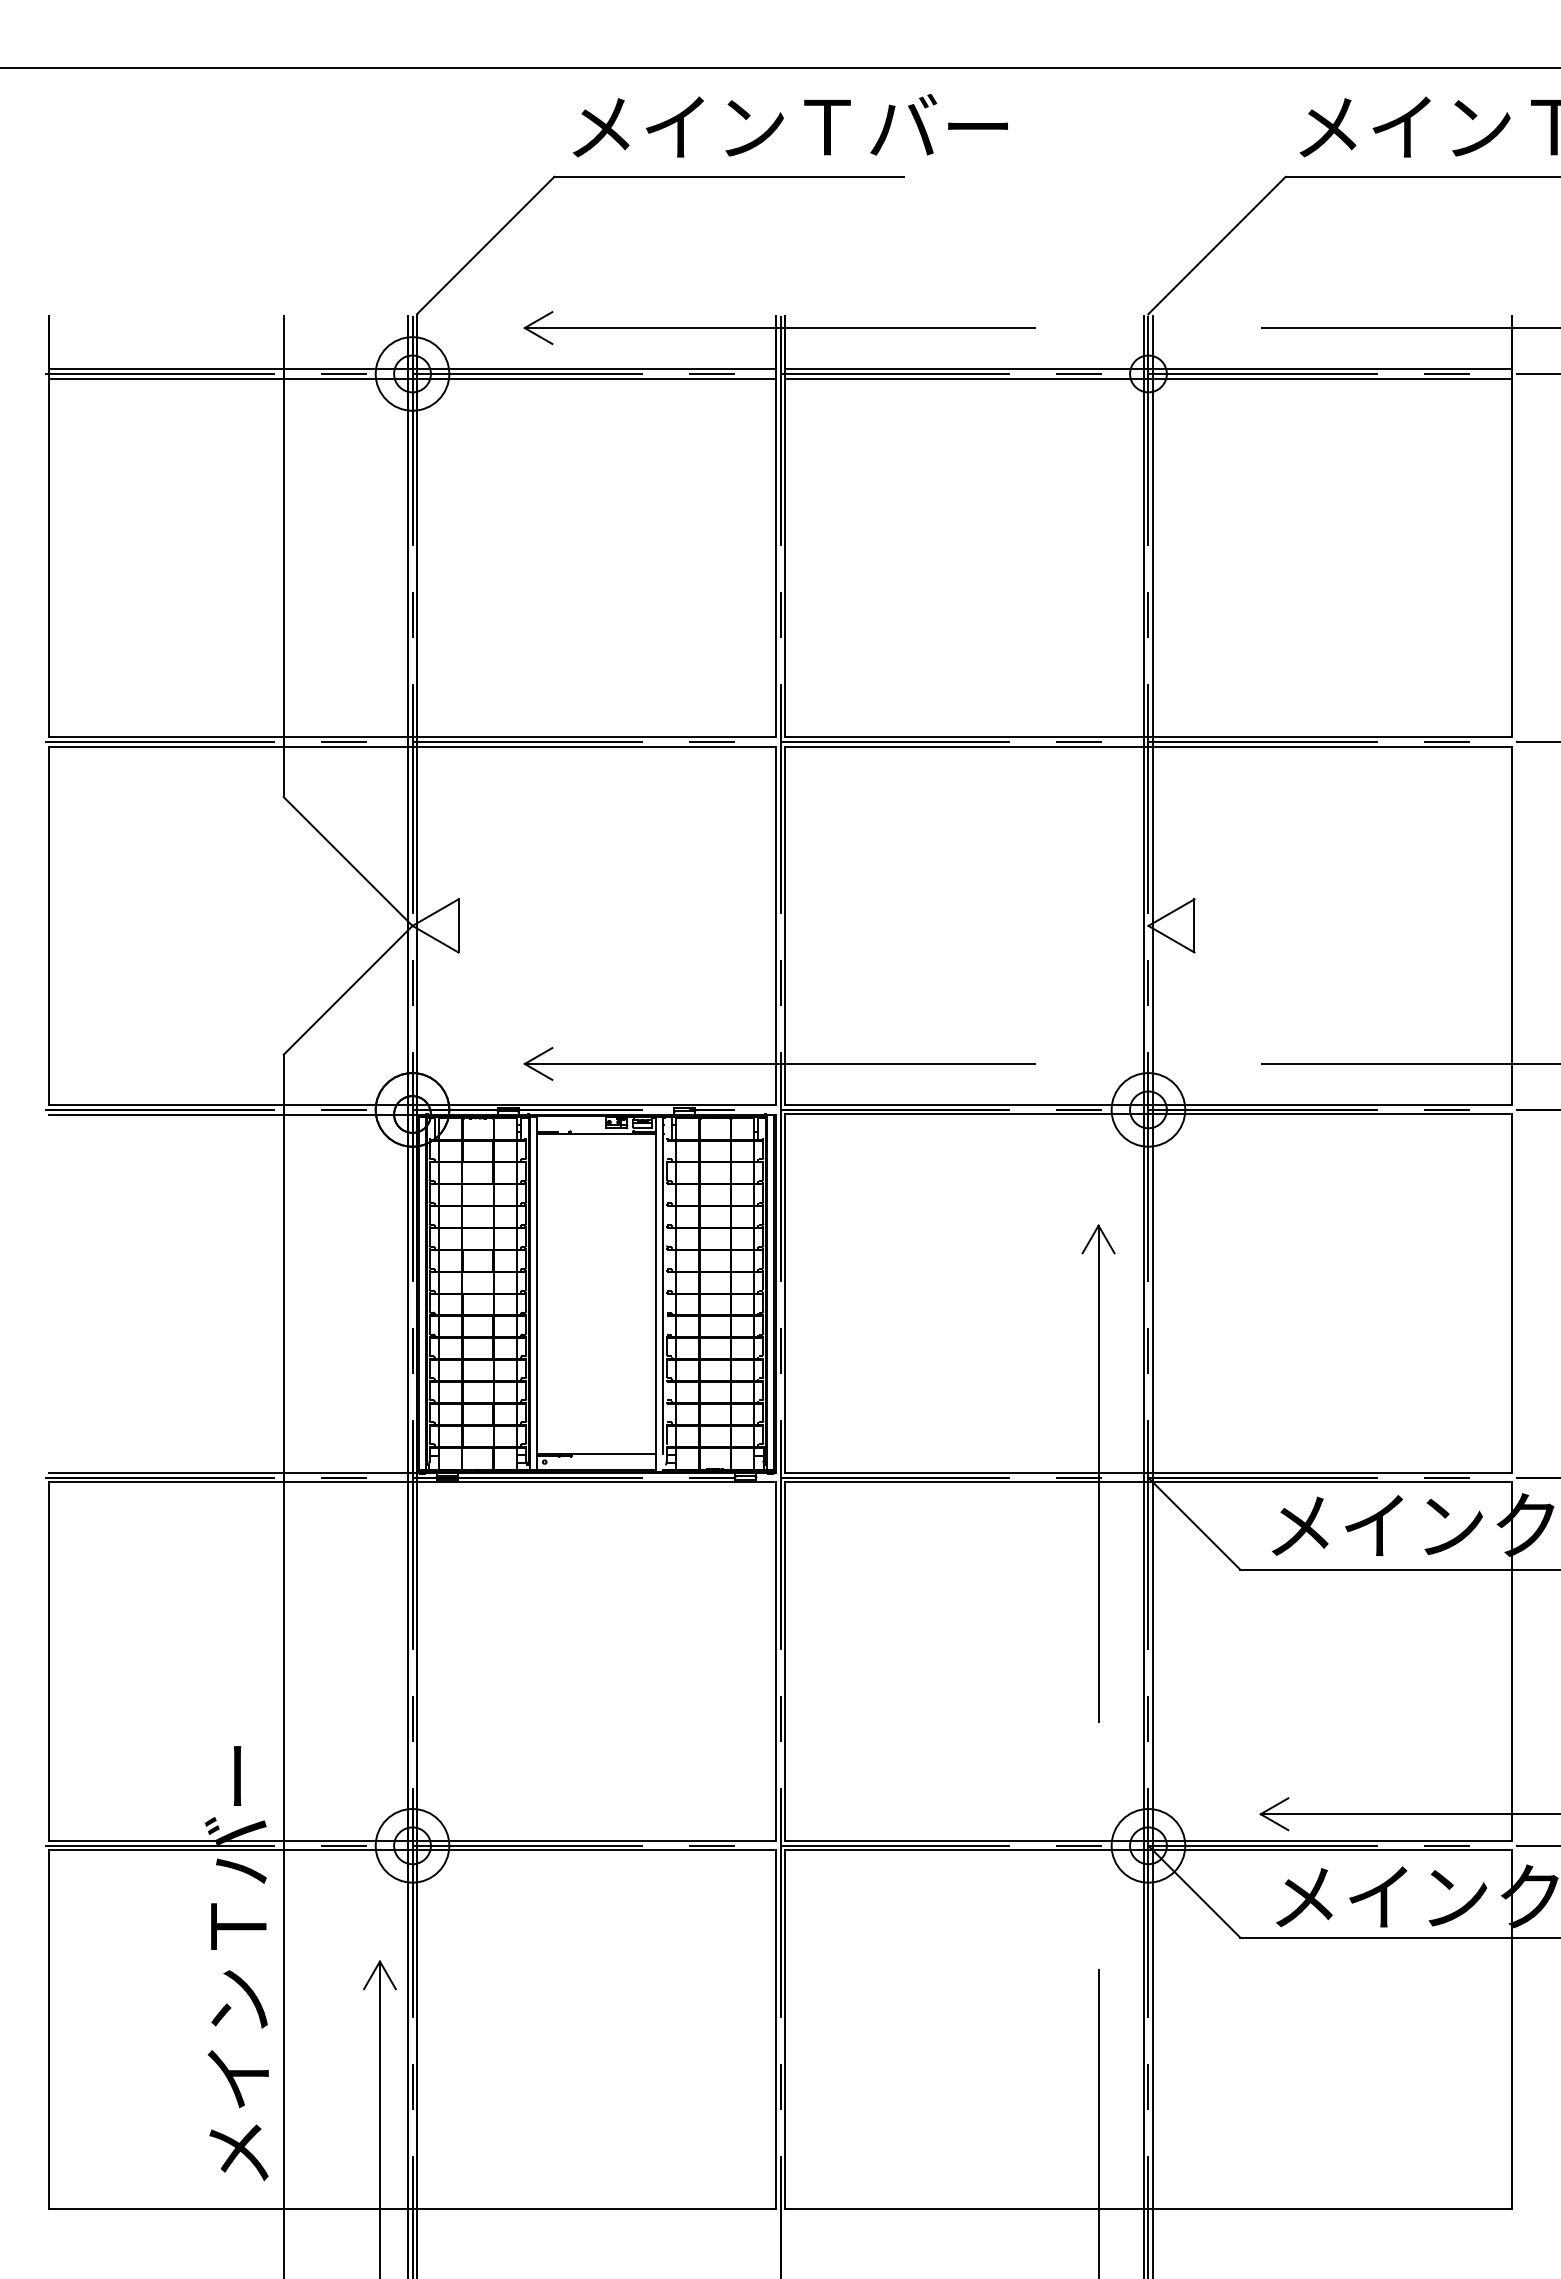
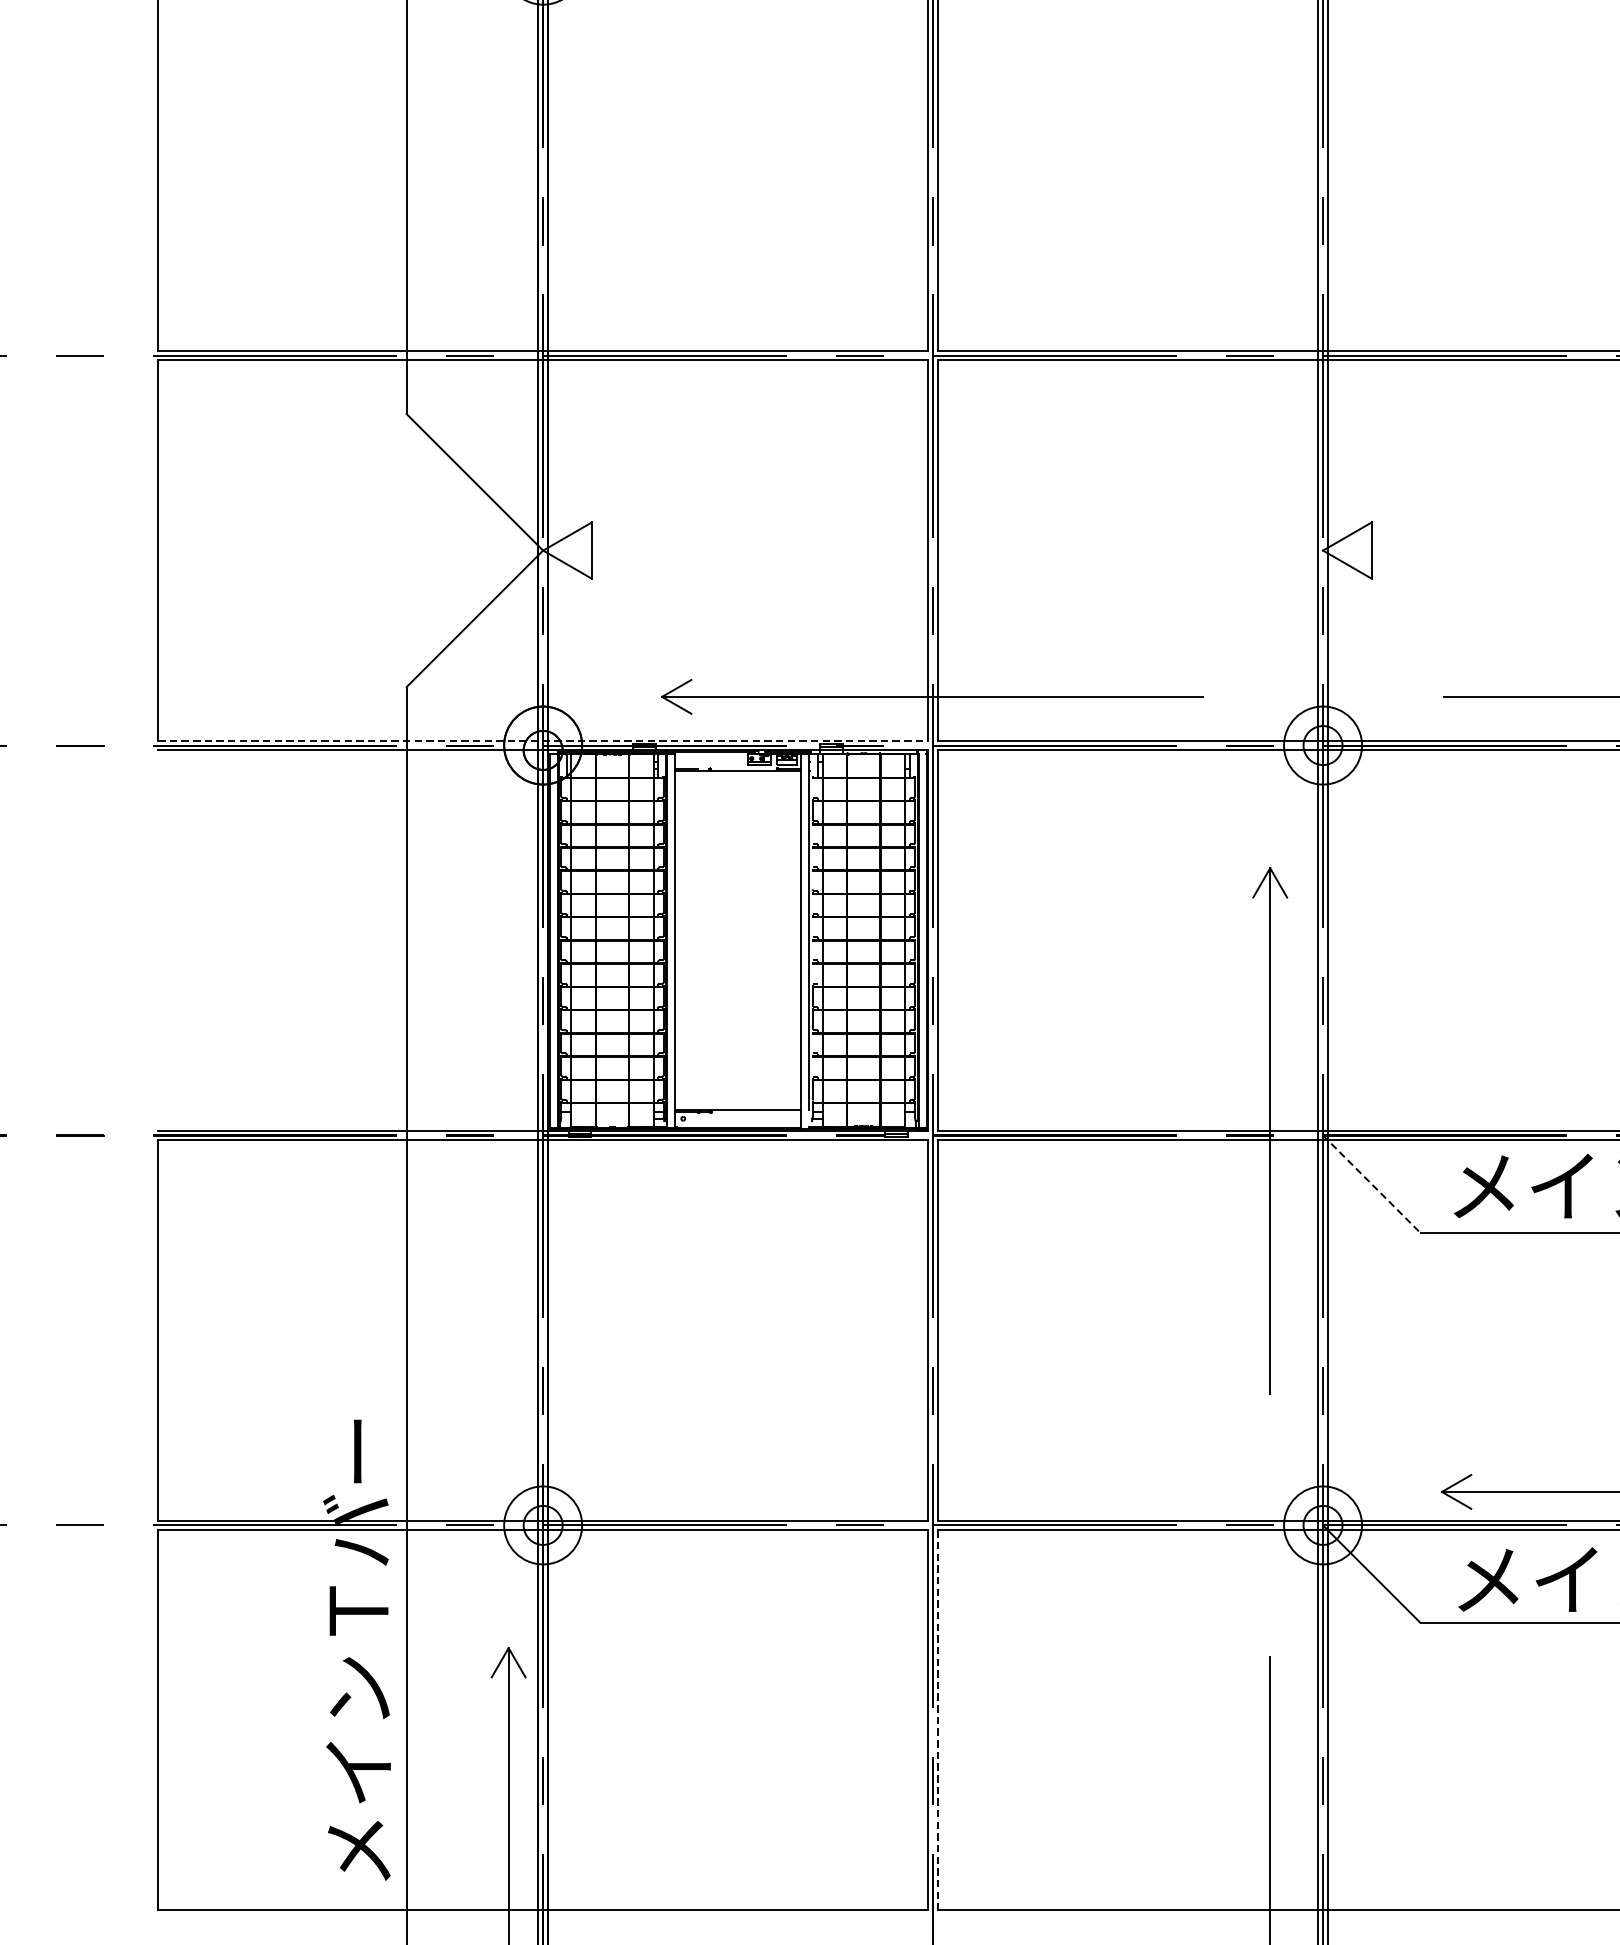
line: (413, 1105) -> (544, 740), solid -> dashed
line: (1194, 1524) -> (1371, 1184), solid -> dashed
line: (785, 2030) -> (938, 1721), solid -> dashed

